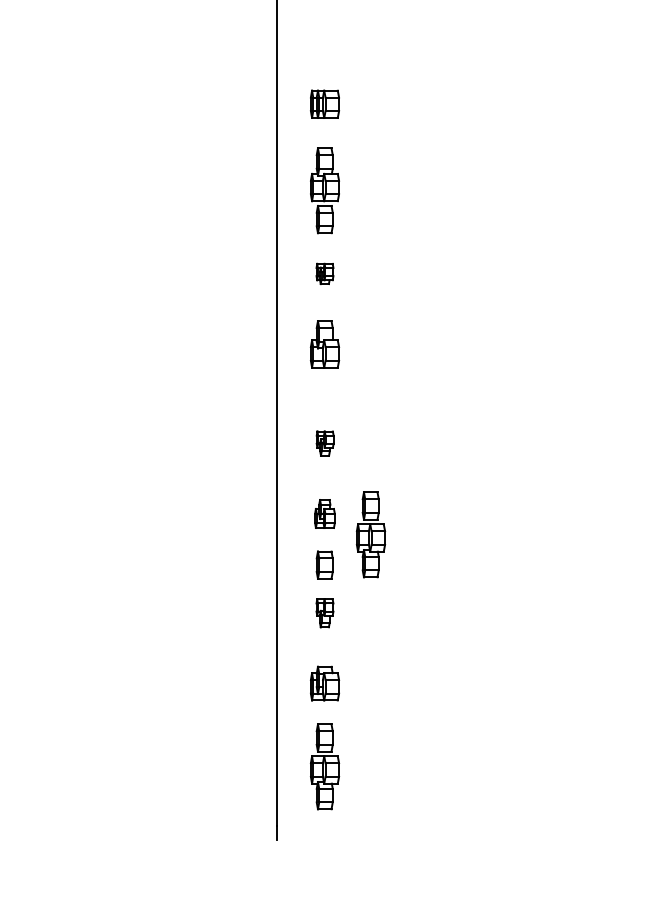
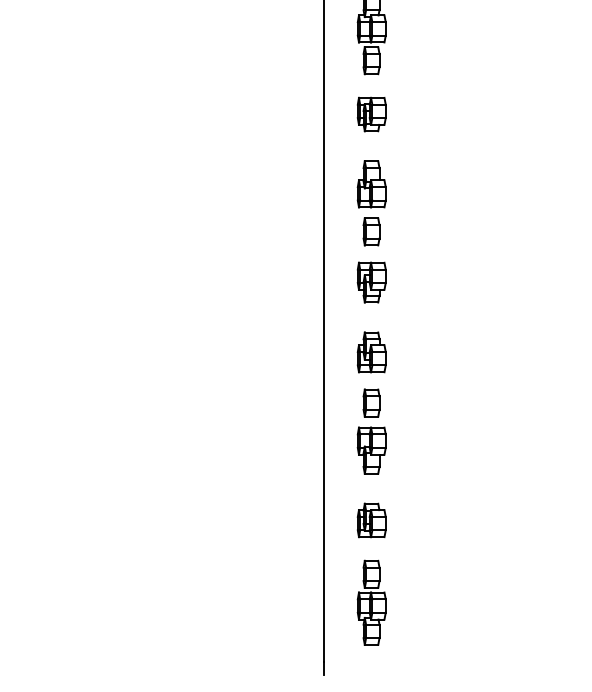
part: (324, 273) -> (371, 114), size x1.67
part: (324, 391) -> (371, 231), added
part: (325, 443) -> (372, 282), size x1.67
part: (324, 513) -> (371, 351), size x1.43
part: (370, 534) -> (416, 372), removed
part: (324, 613) -> (371, 450), size x1.67

